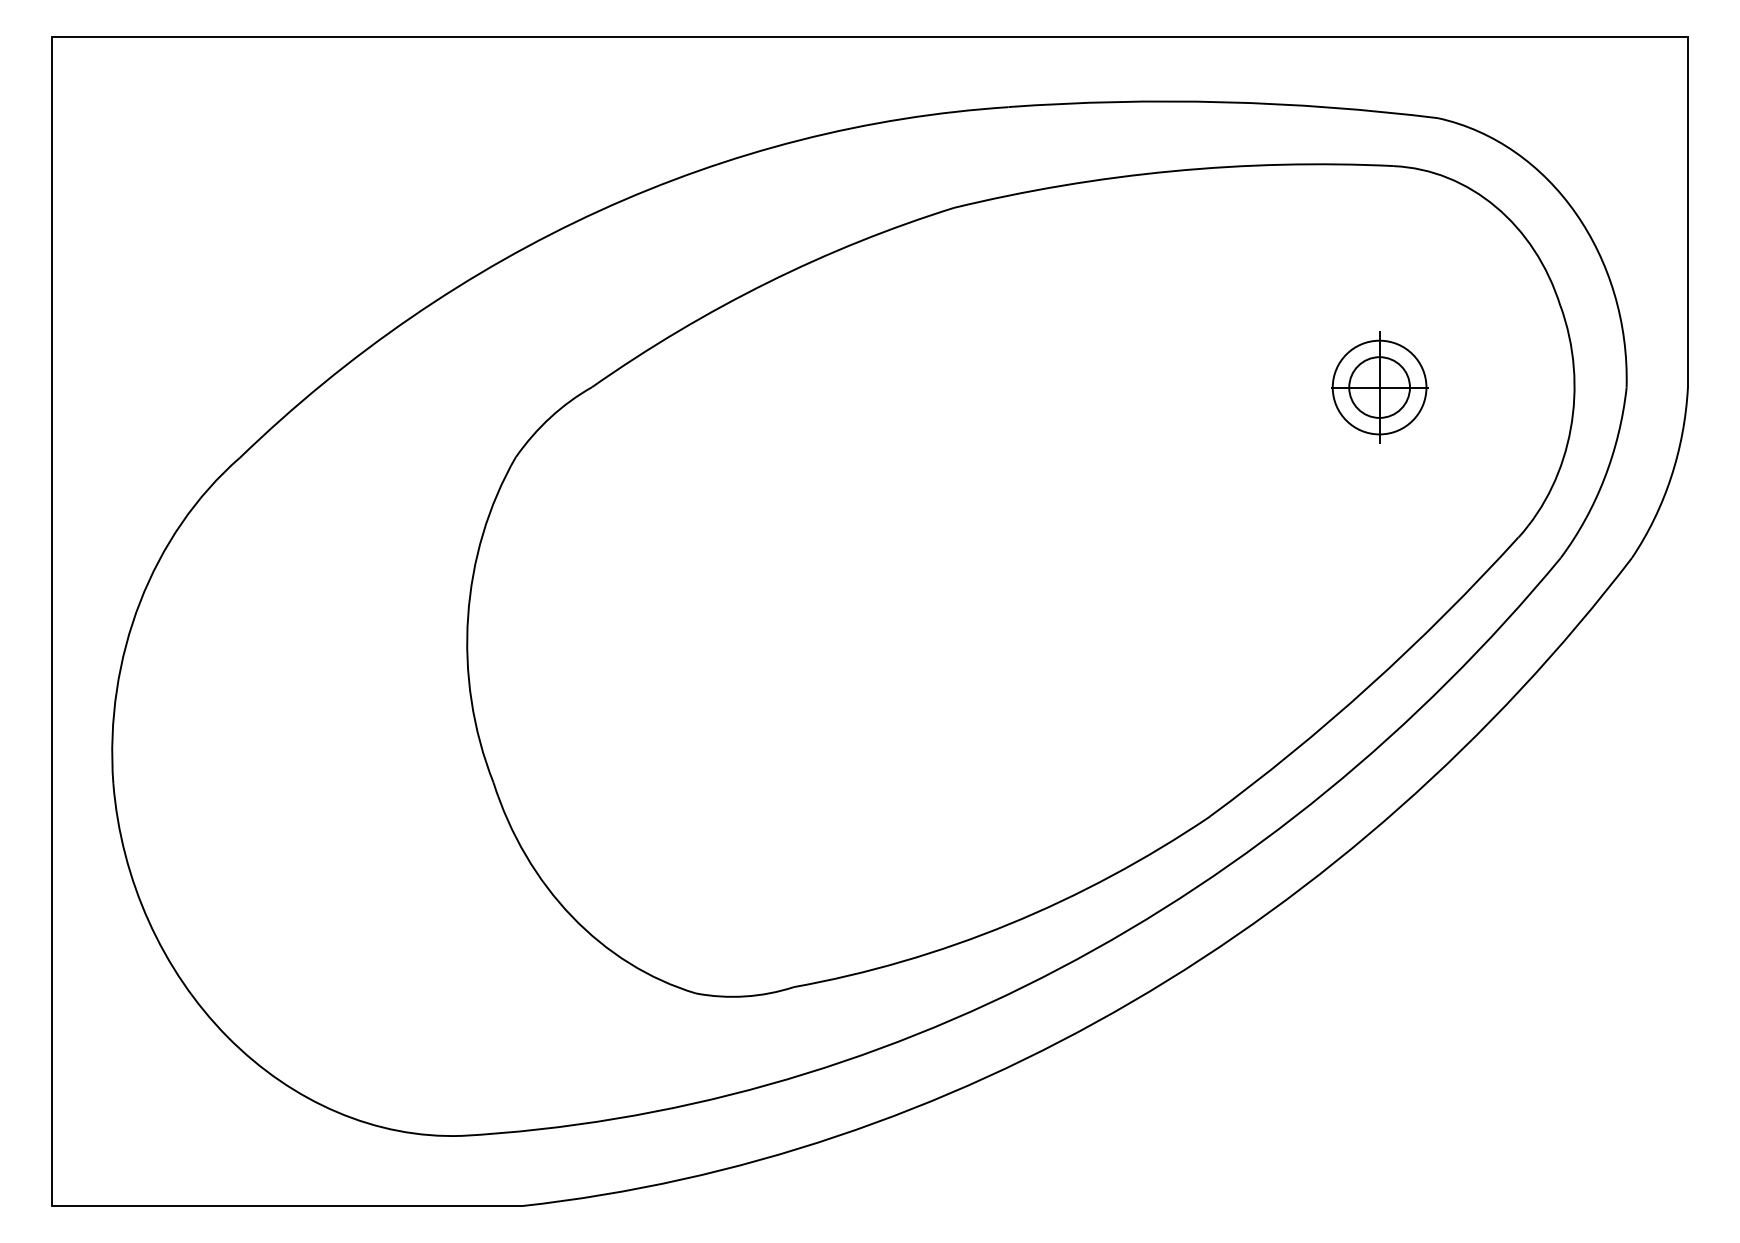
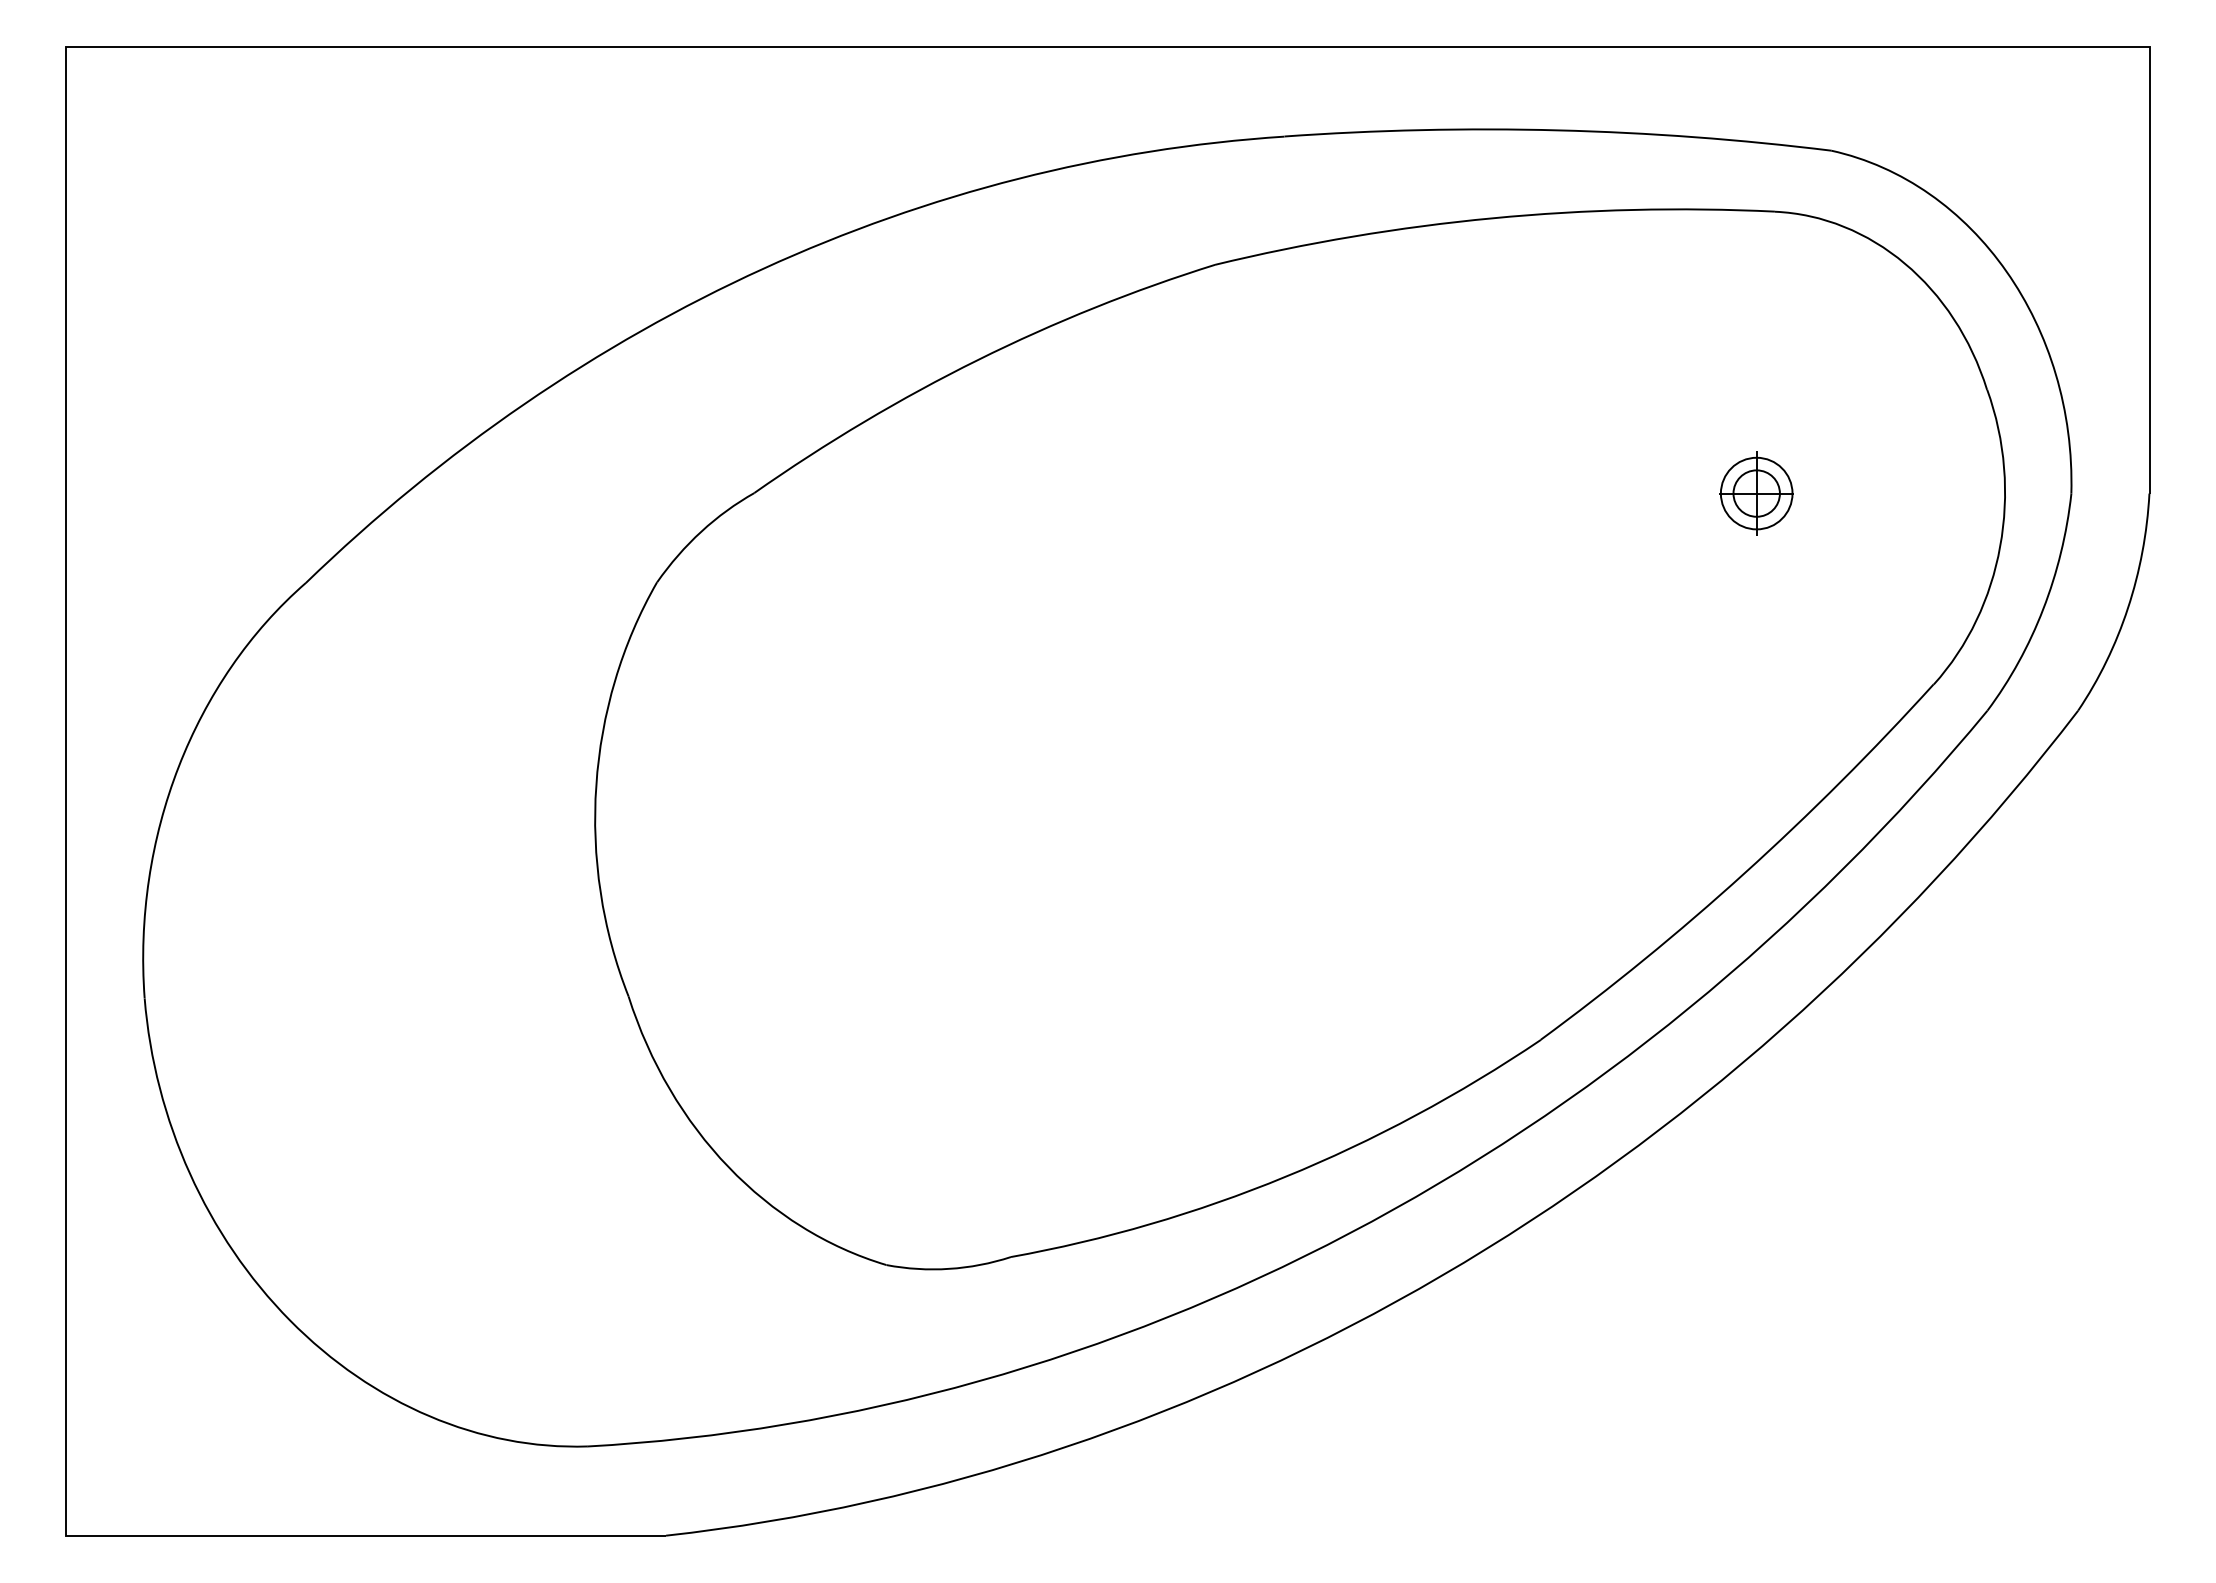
part: (1379, 387) -> (1756, 493), size x0.6

